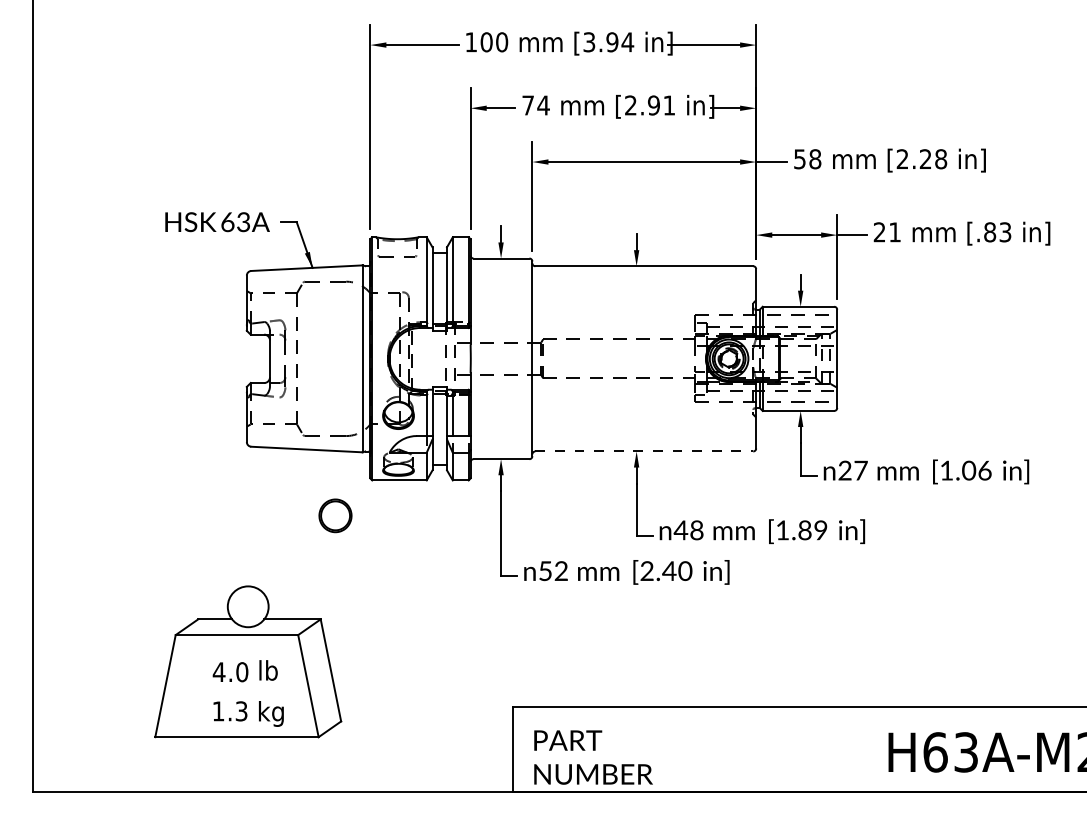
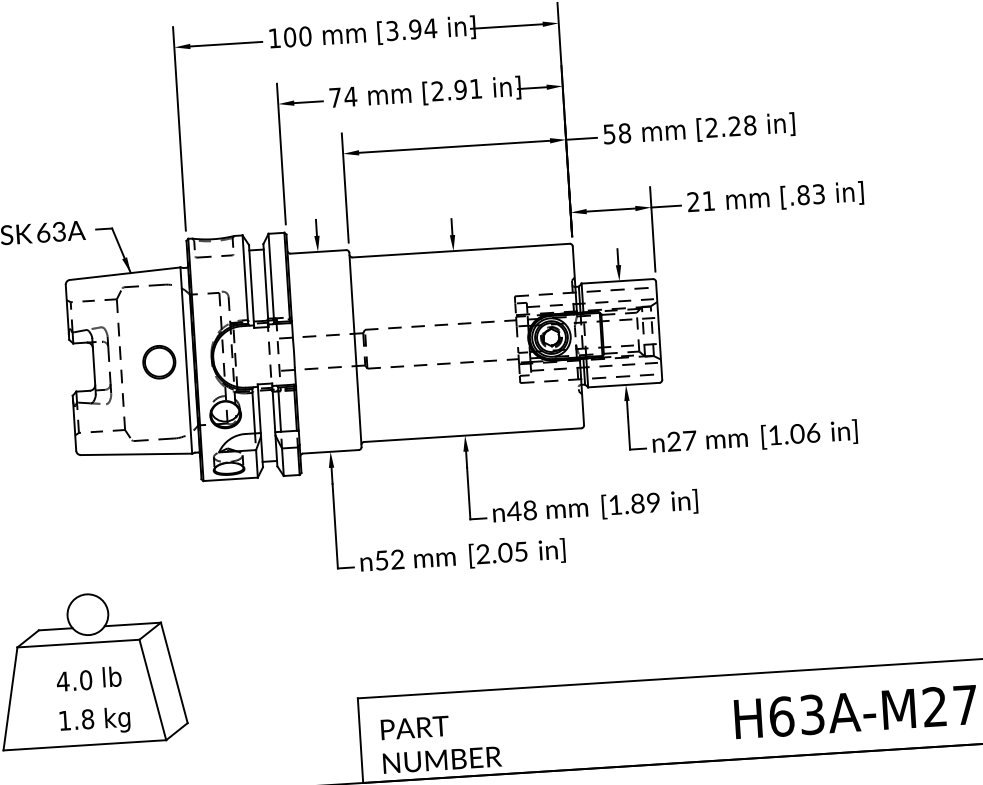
line: (644, 451) -> (472, 435), dashed -> solid
part: (335, 515) -> (159, 361), moved
text: (677, 571) -> (513, 552), [2.40 -> [2.05
text: (241, 711) -> (87, 719), 1.3 -> 1.8

